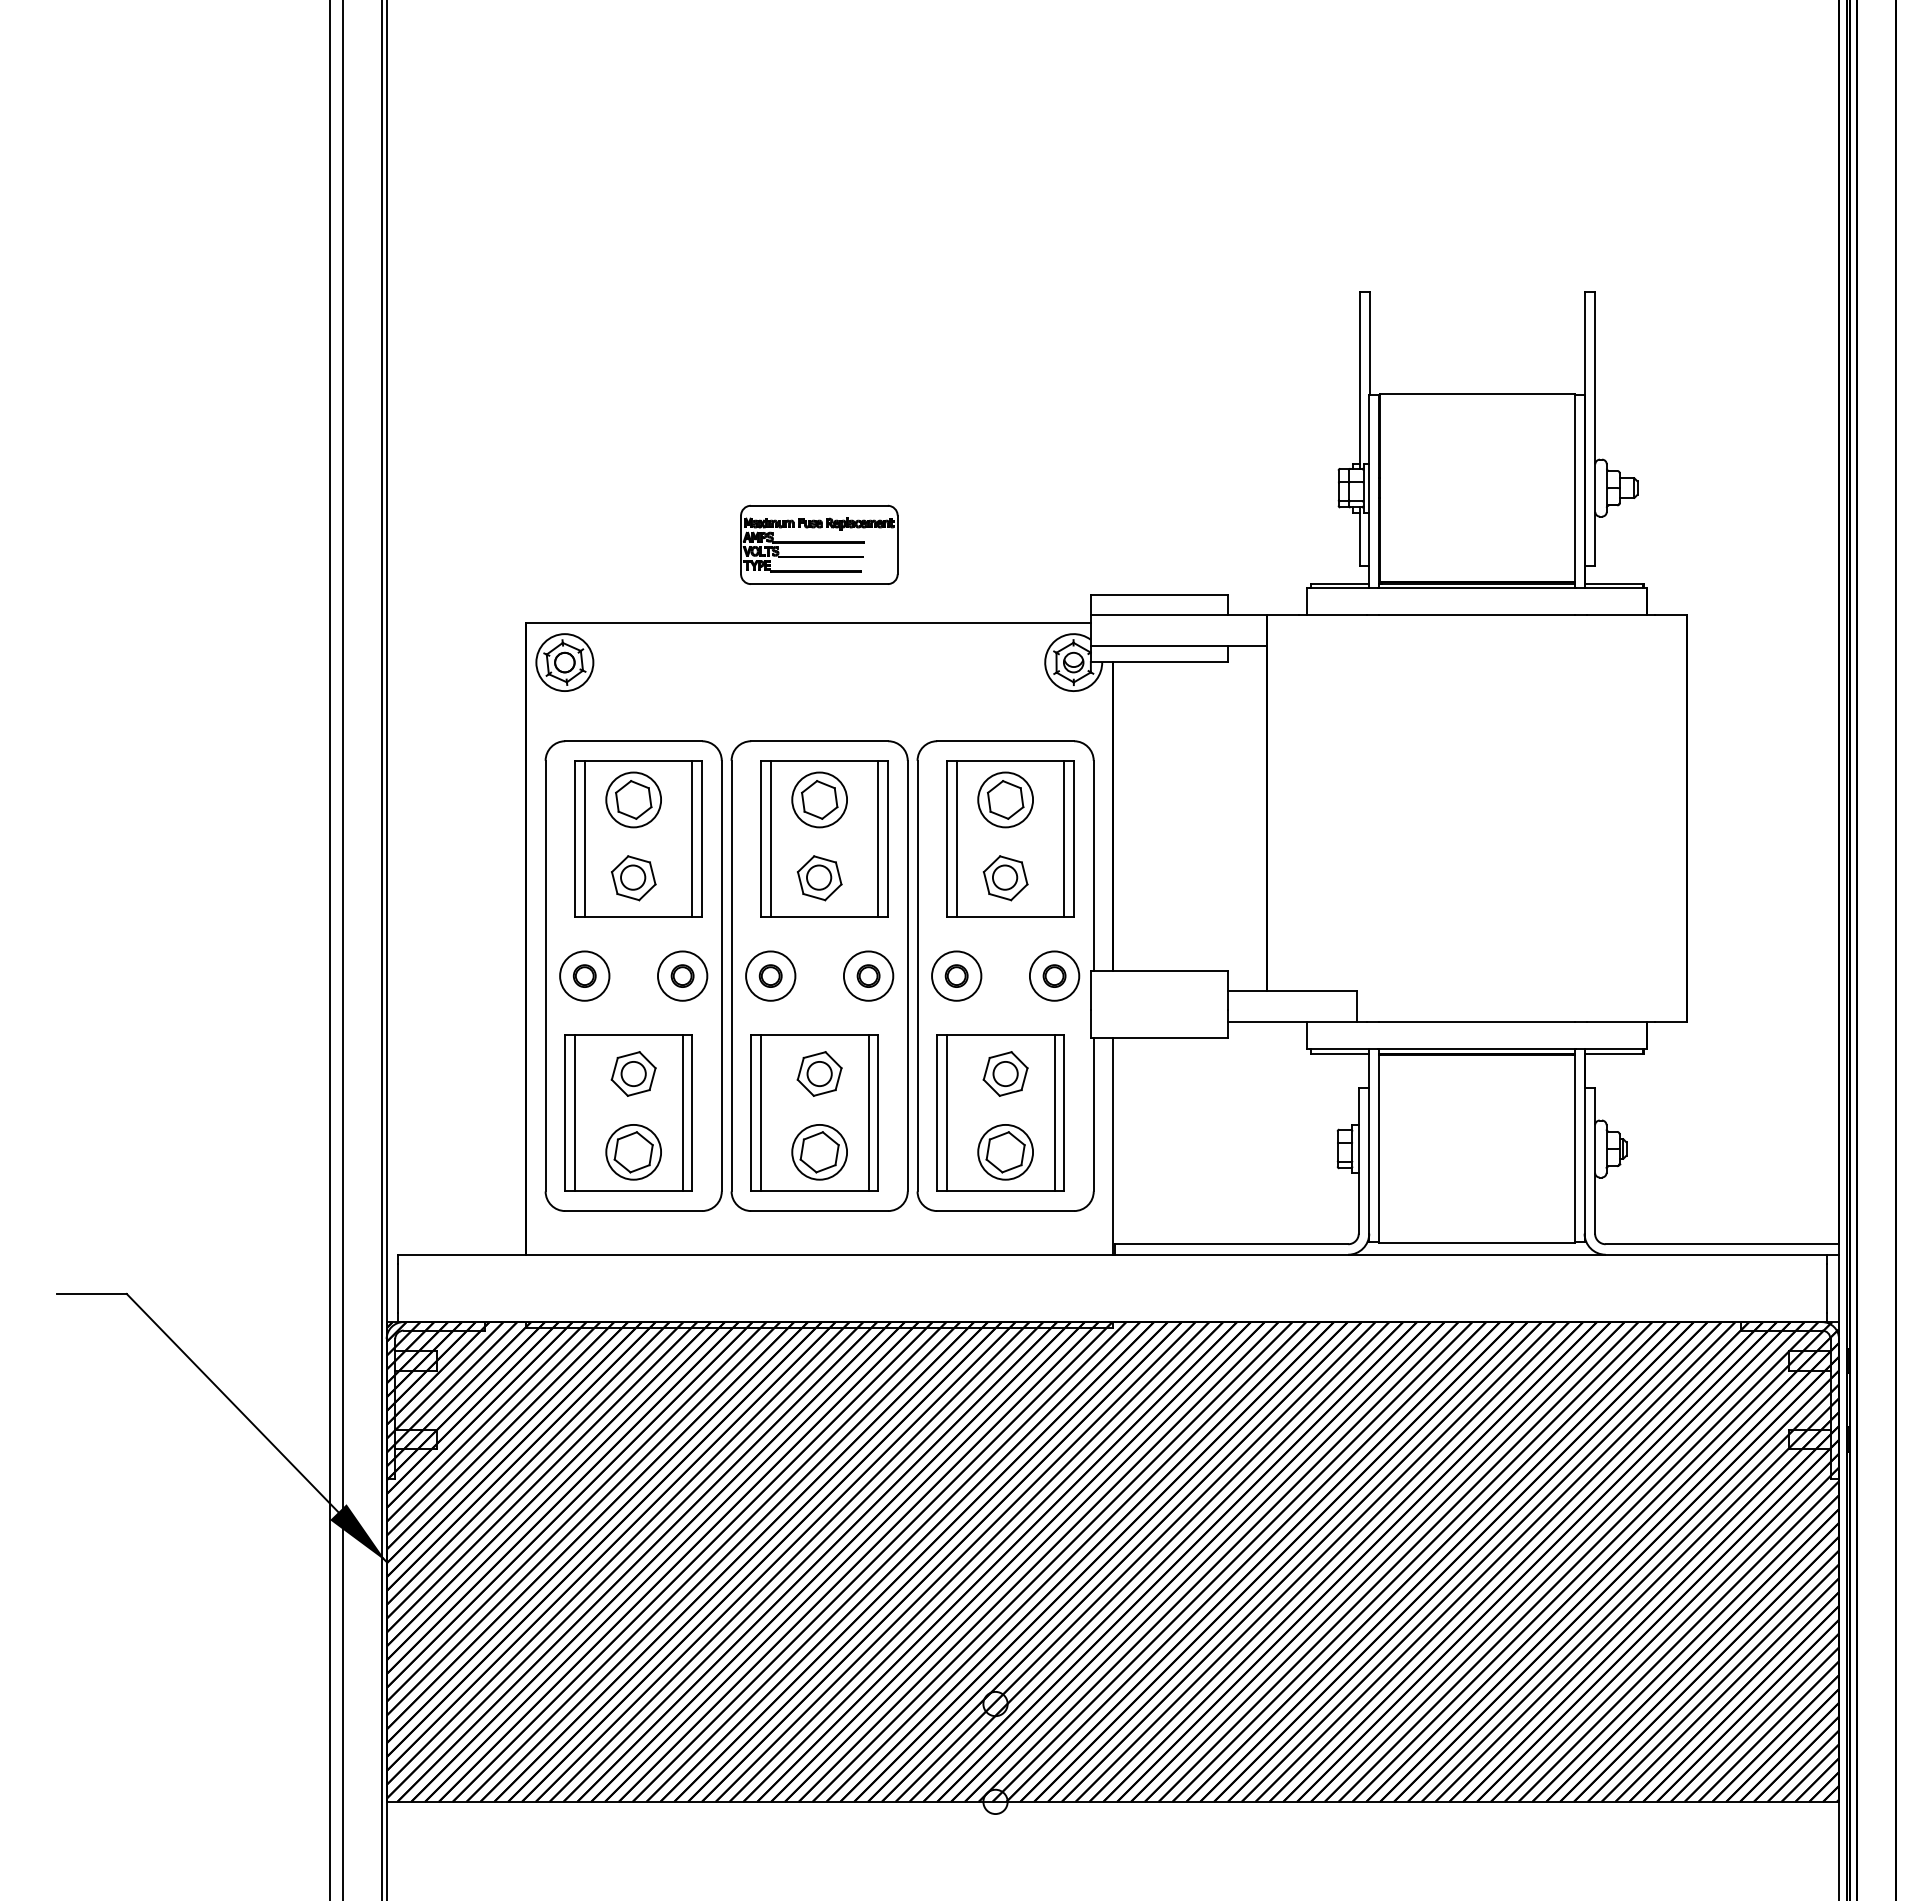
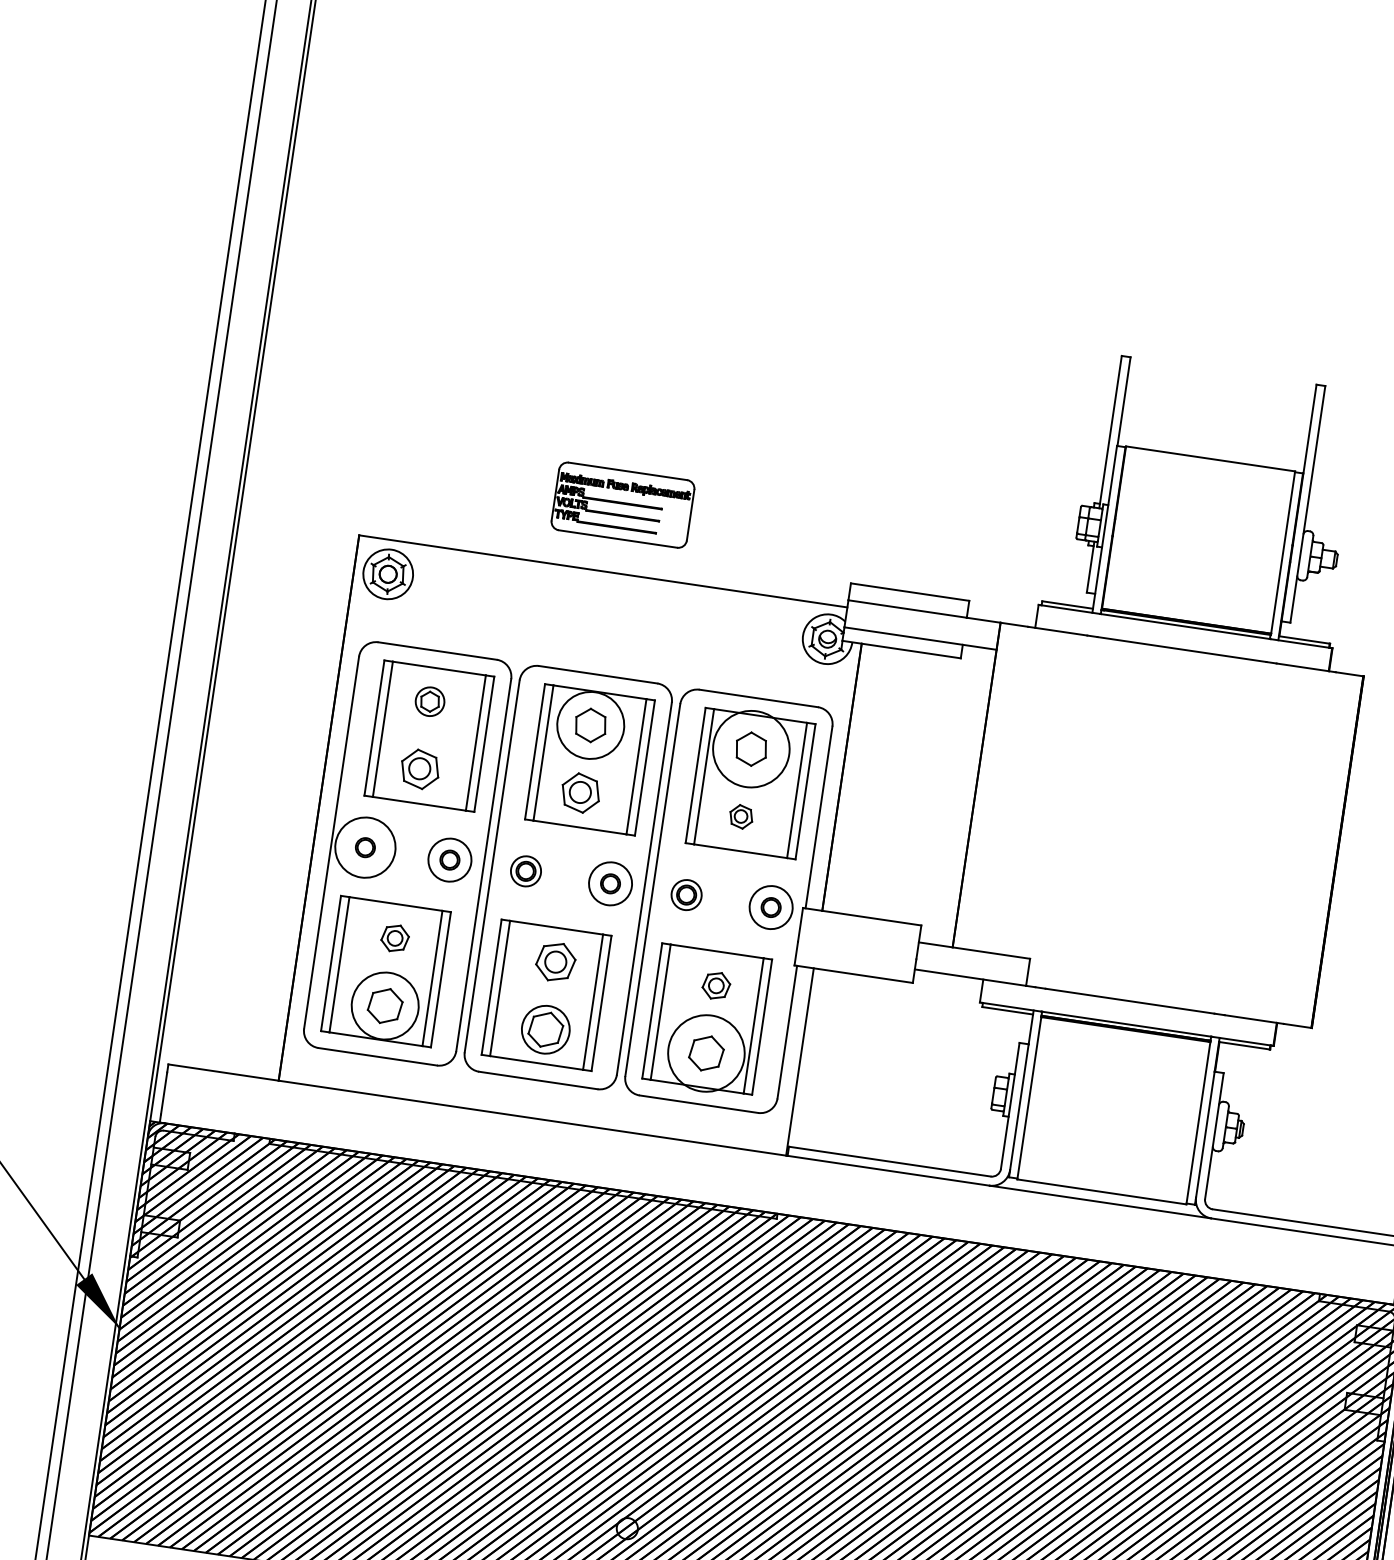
part: (633, 799) -> (430, 701), size x0.6
circle: (819, 799) -> (590, 725), size x1.4
circle: (1005, 799) -> (751, 748), size x1.6
part: (1005, 878) -> (741, 816), size x0.6
circle: (584, 975) -> (365, 847), size x1.4
circle: (770, 975) -> (525, 870), size x0.7
circle: (956, 975) -> (686, 894), size x0.7
part: (633, 1073) -> (395, 937), size x0.7
part: (1005, 1073) -> (716, 985), size x0.7
circle: (633, 1151) -> (385, 1005), size x1.4
circle: (1005, 1151) -> (706, 1052), size x1.6

